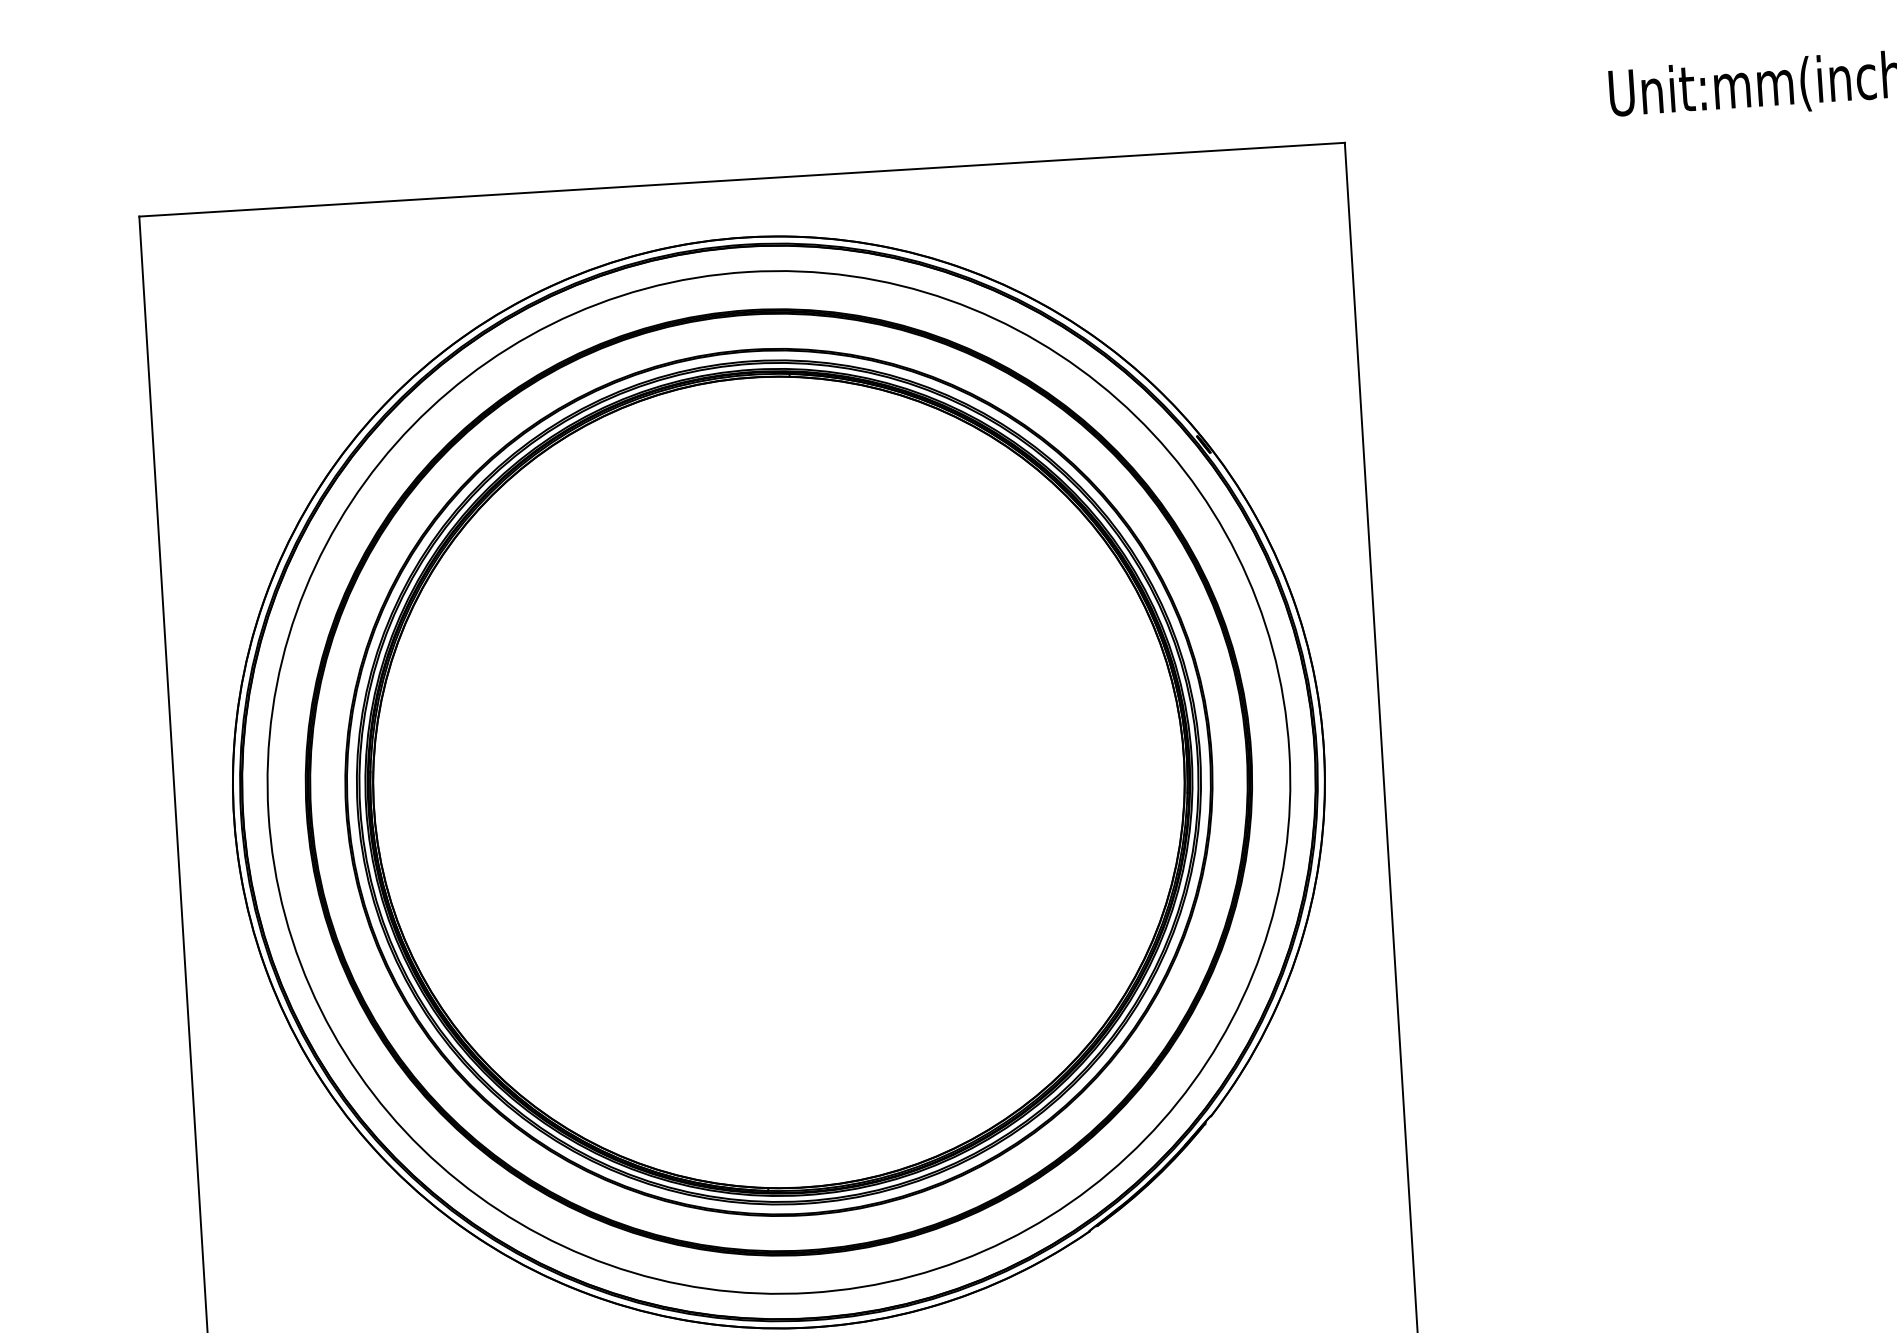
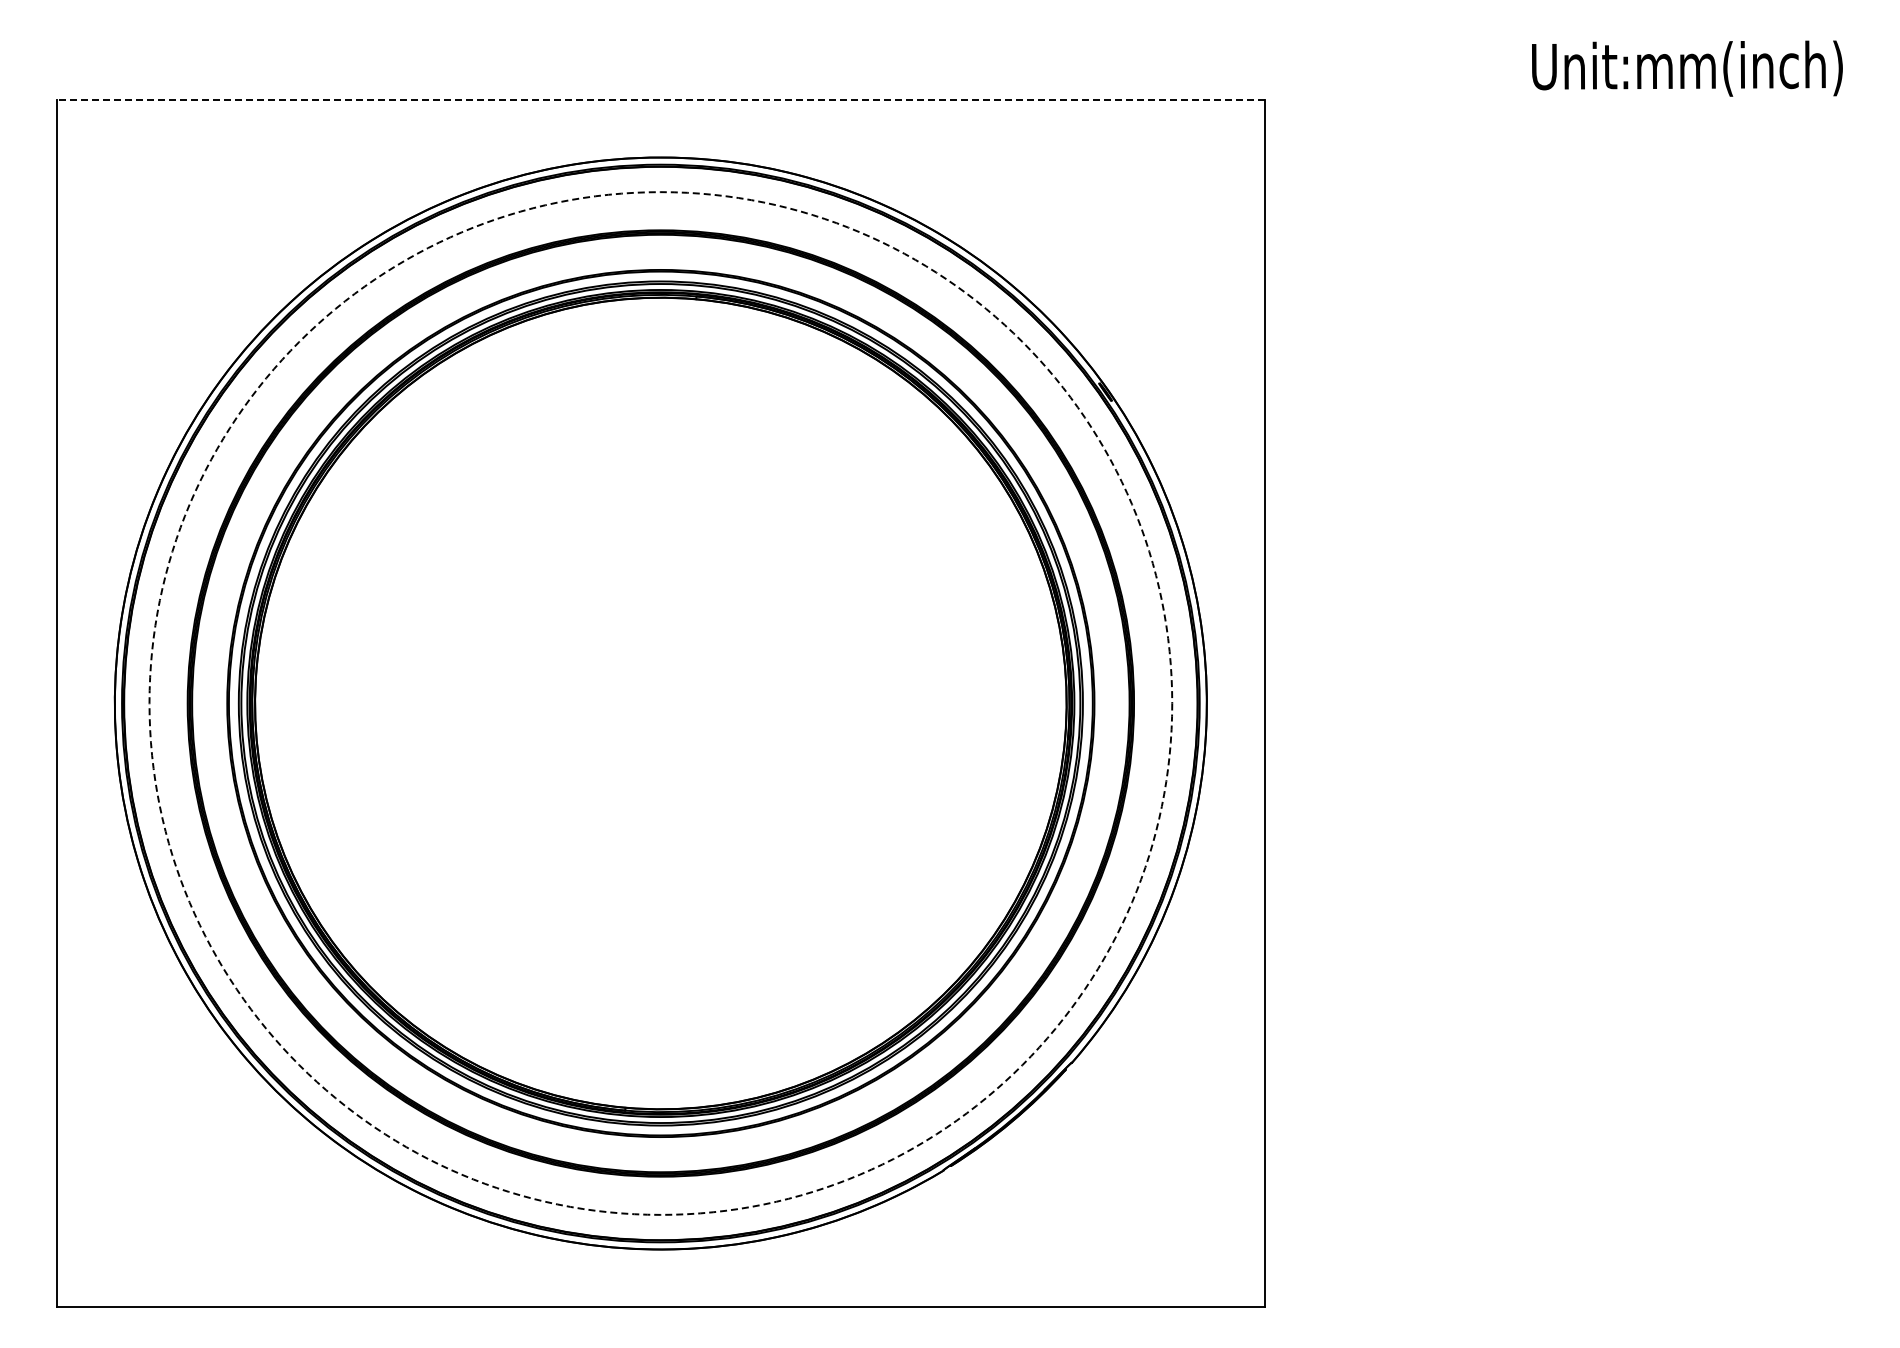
line: (741, 179) -> (660, 99), solid -> dashed
circle: (778, 782) -> (660, 703), solid -> dashed

